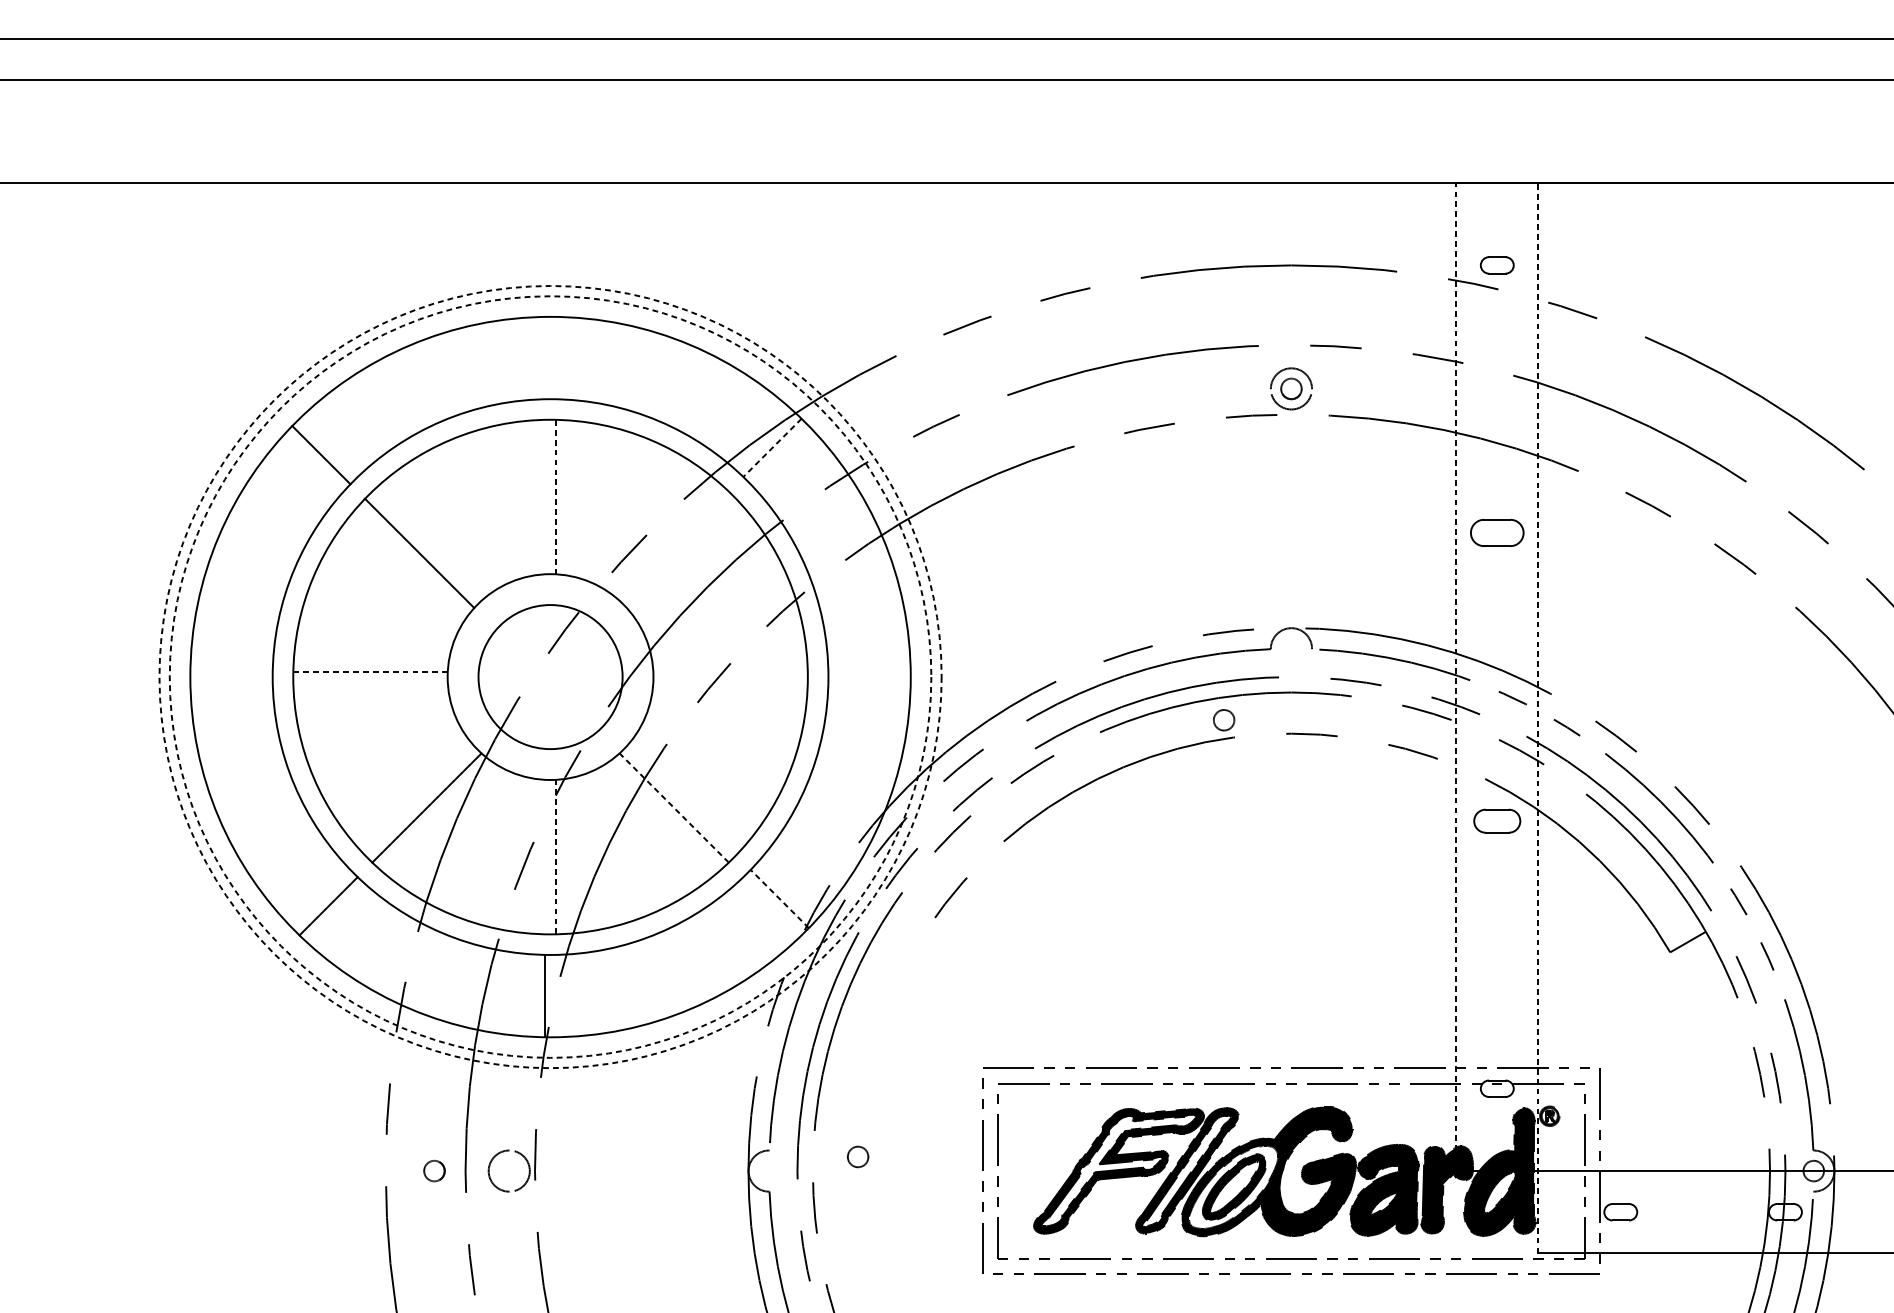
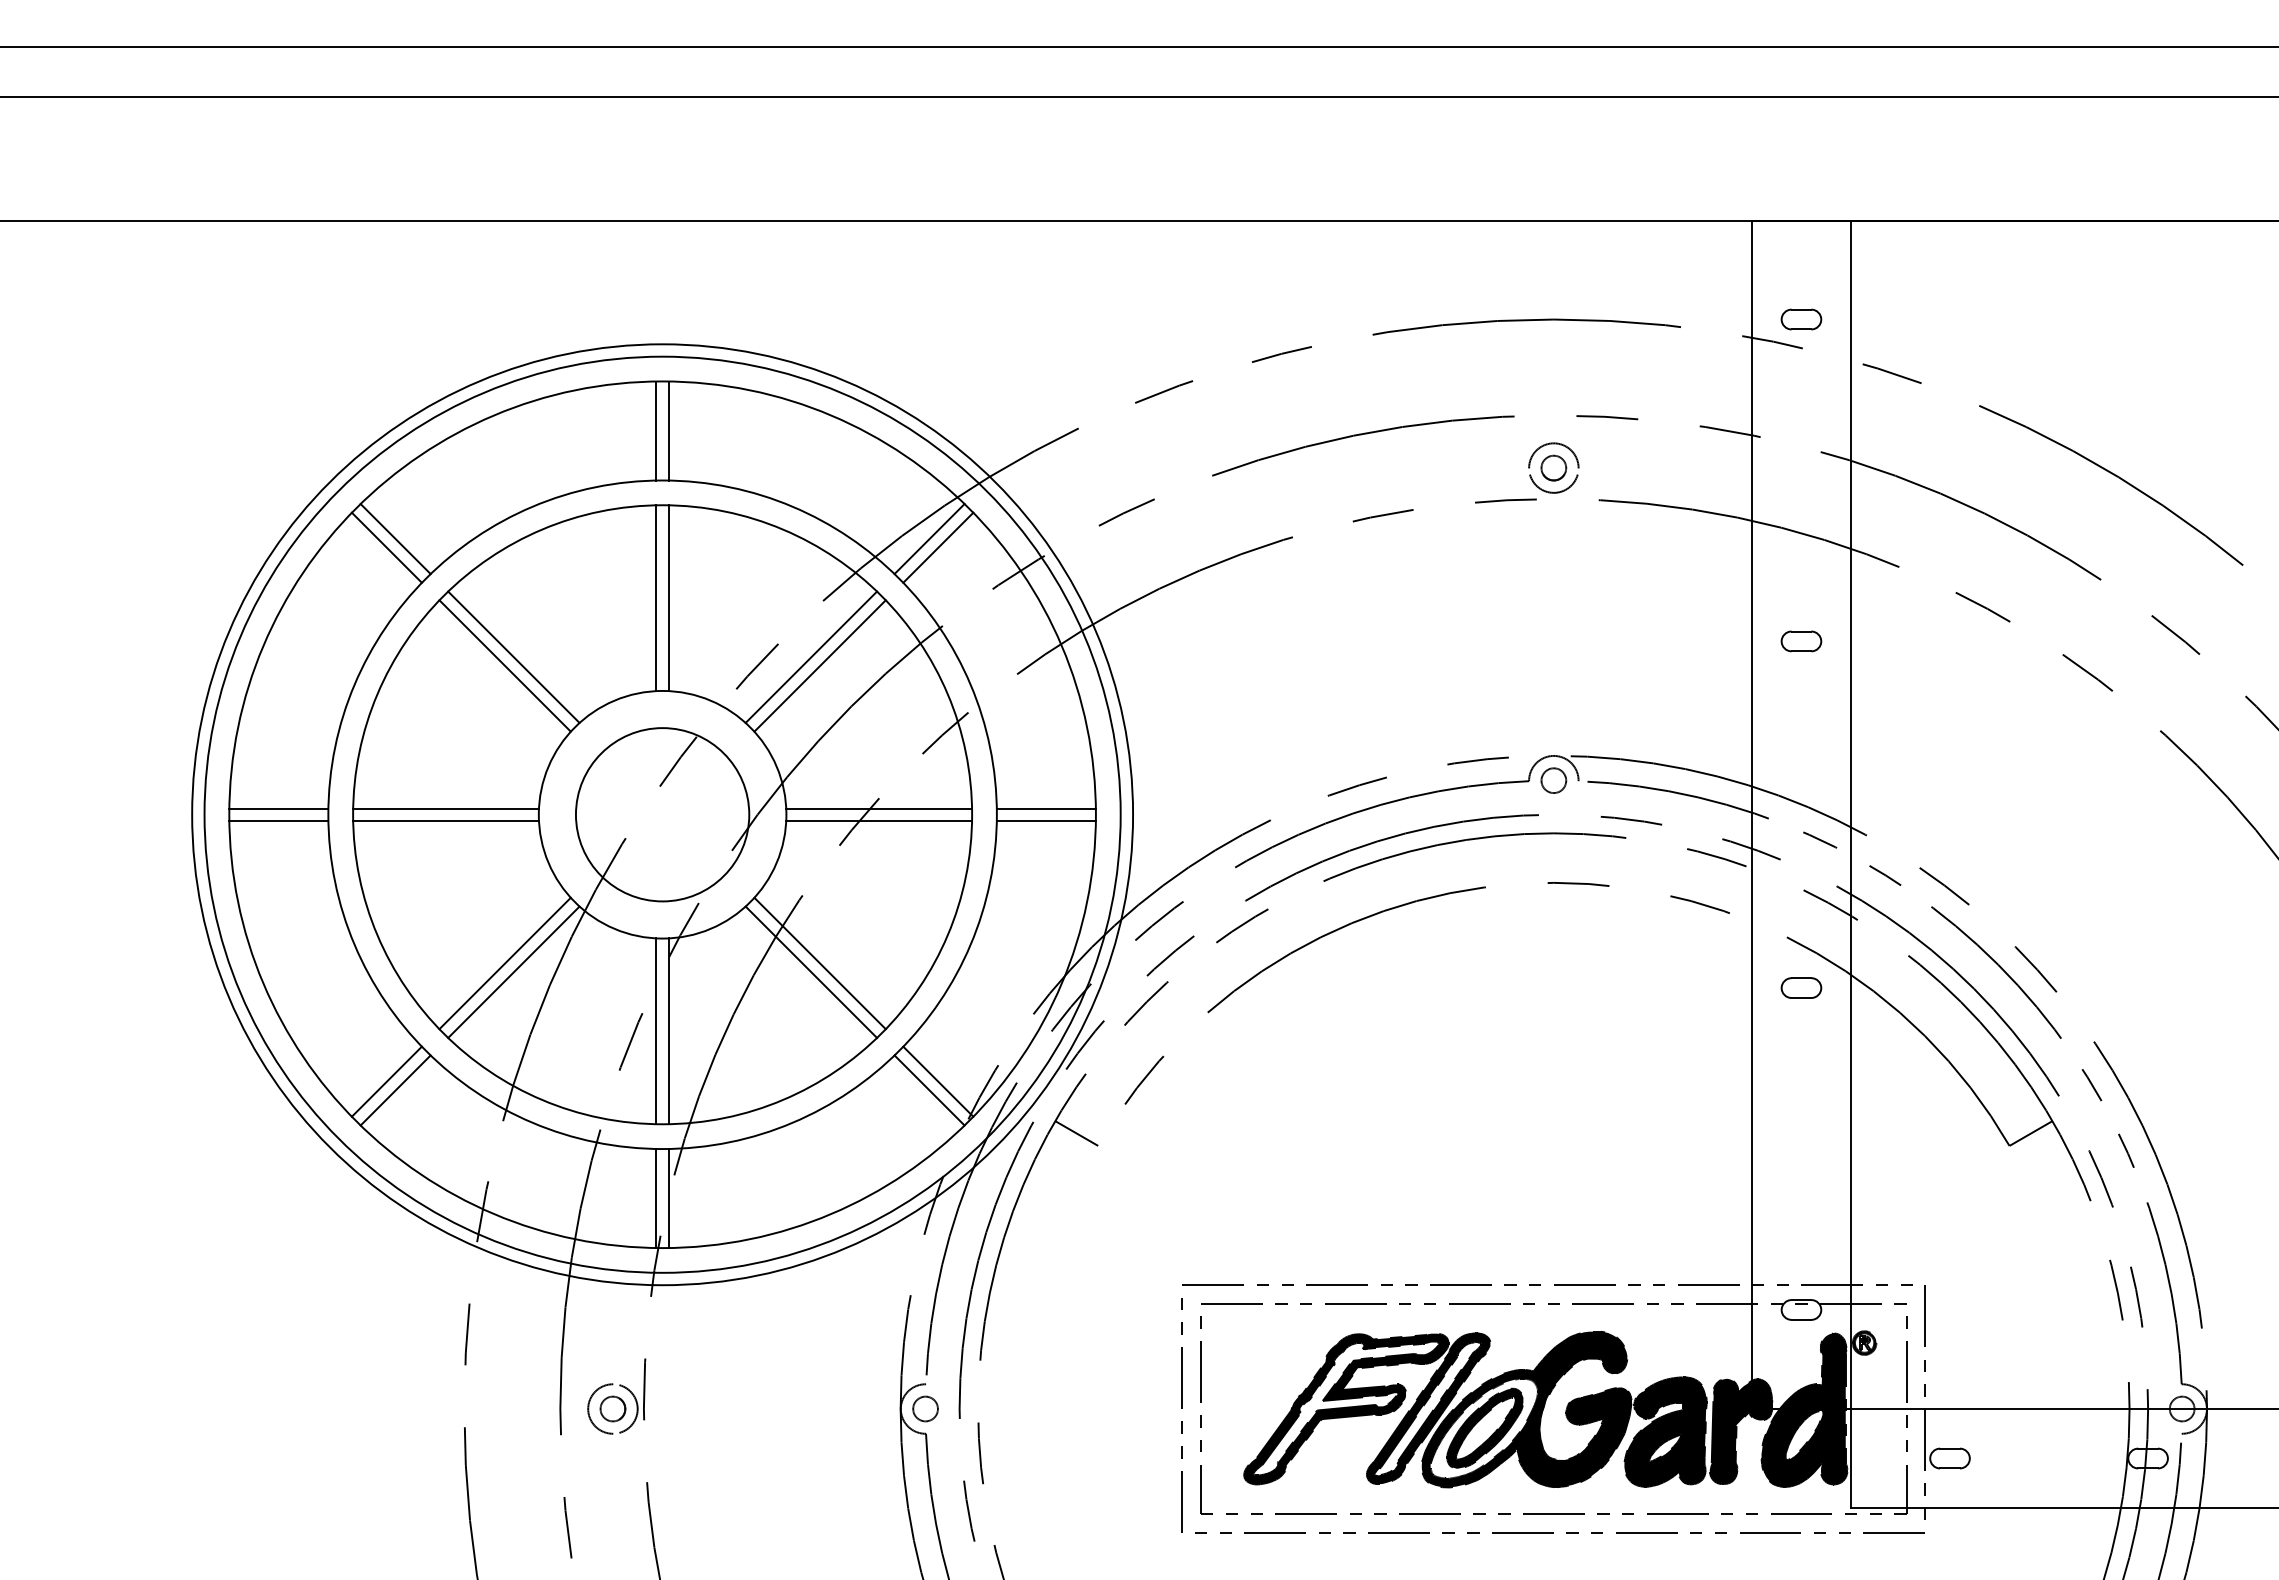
line: (545, 357) -> (656, 430), added
line: (555, 357) -> (668, 430), added
line: (328, 448) -> (395, 539), added
line: (772, 448) -> (929, 539), dashed -> solid
line: (779, 454) -> (938, 547), added
line: (545, 497) -> (656, 598), added
line: (555, 497) -> (668, 598), dashed -> solid
part: (1497, 533) -> (1801, 641), size x0.62
line: (426, 545) -> (513, 656), added
line: (674, 545) -> (811, 656), added
line: (680, 553) -> (819, 665), added
line: (231, 671) -> (278, 808), added
line: (370, 671) -> (446, 808), dashed -> solid
line: (730, 671) -> (879, 808), added
line: (868, 671) -> (1045, 808), added
circle: (550, 676) -> (662, 814), dashed -> solid
circle: (550, 676) -> (662, 814), dashed -> solid
line: (1455, 676) -> (1751, 814), dashed -> solid
line: (231, 681) -> (278, 820), added
line: (370, 681) -> (445, 820), added
line: (730, 681) -> (879, 820), added
line: (868, 681) -> (1045, 820), added
line: (1538, 718) -> (1850, 864), dashed -> solid
circle: (1223, 720) -> (1553, 780), moved
line: (419, 800) -> (504, 963), added
line: (680, 800) -> (819, 963), added
line: (674, 808) -> (811, 972), dashed -> solid
part: (1497, 820) -> (1801, 987), size x0.71
line: (545, 857) -> (656, 1031), added
line: (555, 857) -> (668, 1031), dashed -> solid
line: (321, 898) -> (386, 1081), added
line: (779, 898) -> (938, 1081), dashed -> solid
line: (772, 906) -> (929, 1090), added
line: (894, 942) -> (1076, 1133), added
line: (555, 996) -> (668, 1198), added
circle: (858, 1156) -> (925, 1408), moved
part: (434, 1170) -> (612, 1408), moved

